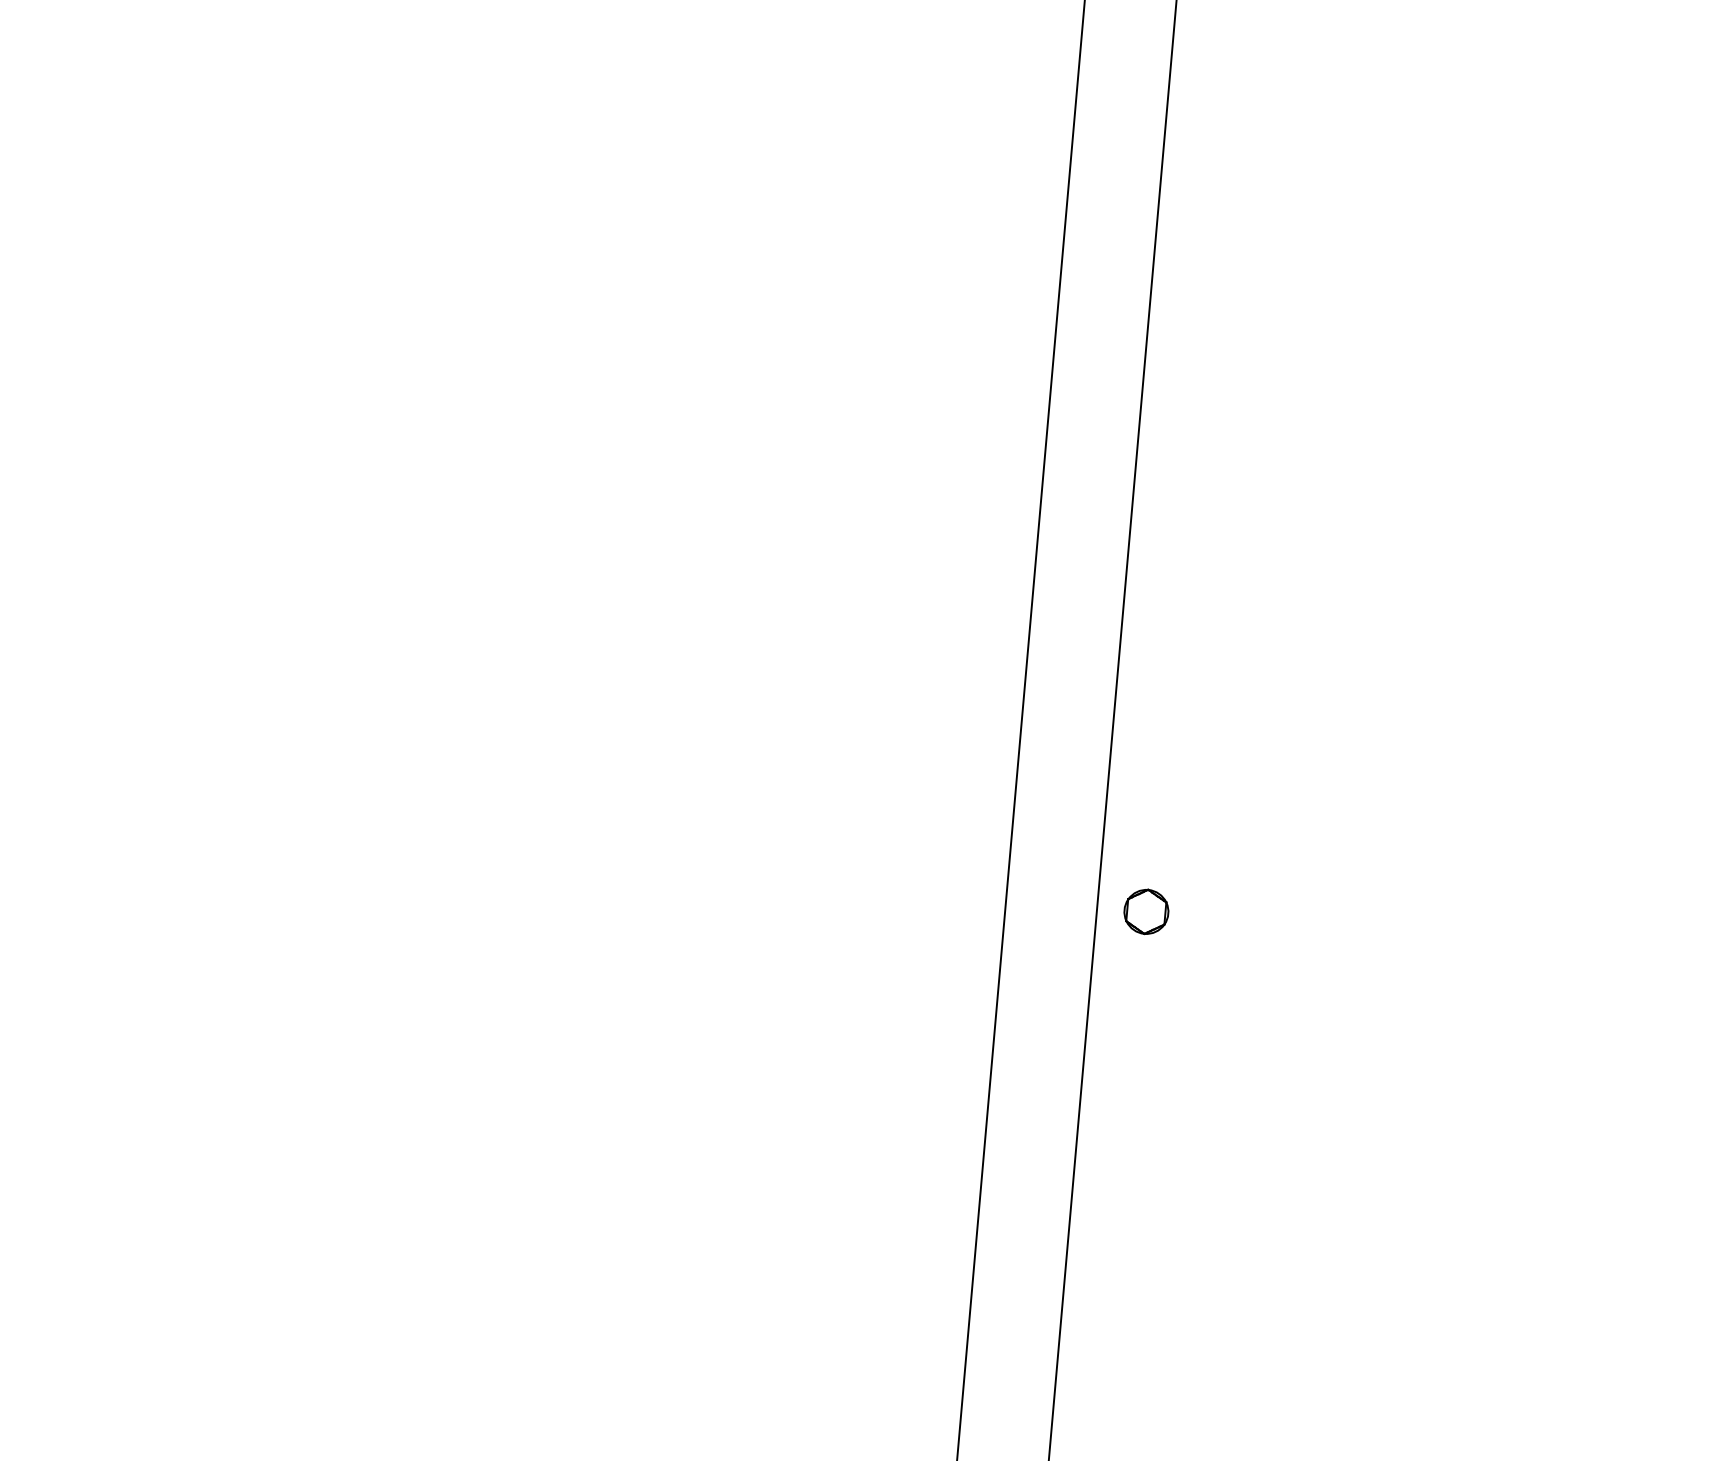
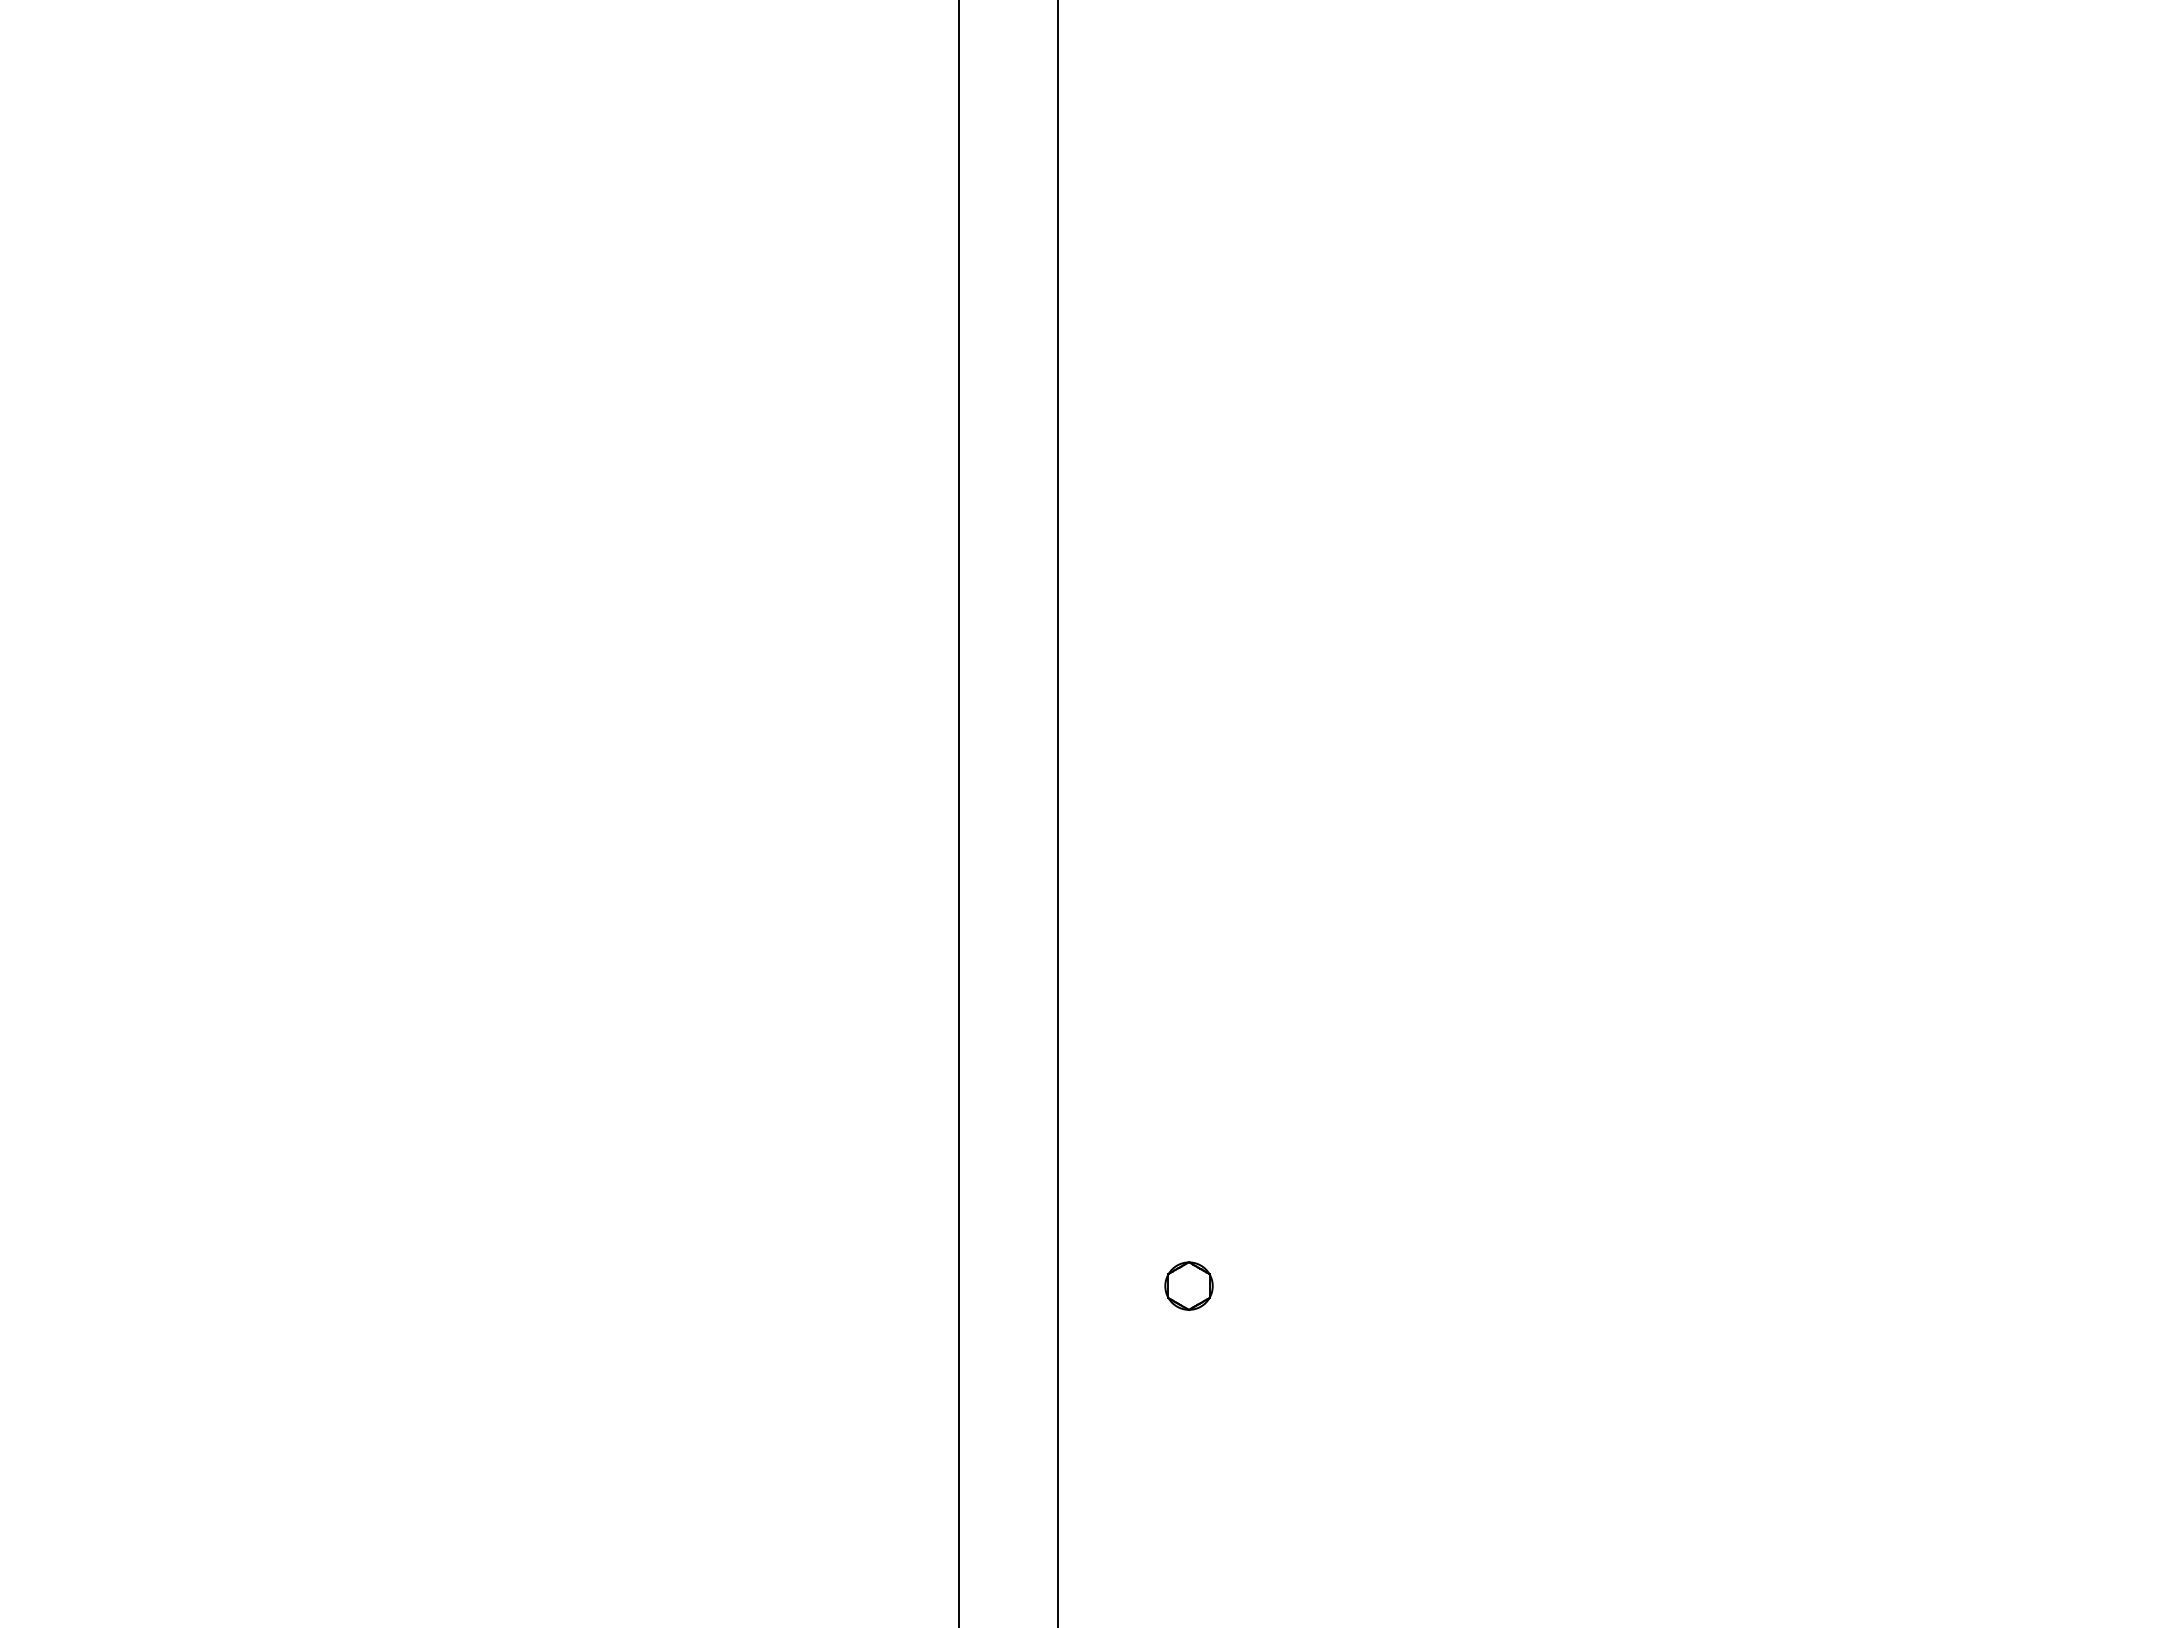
part: (1145, 911) -> (1188, 1285), moved

